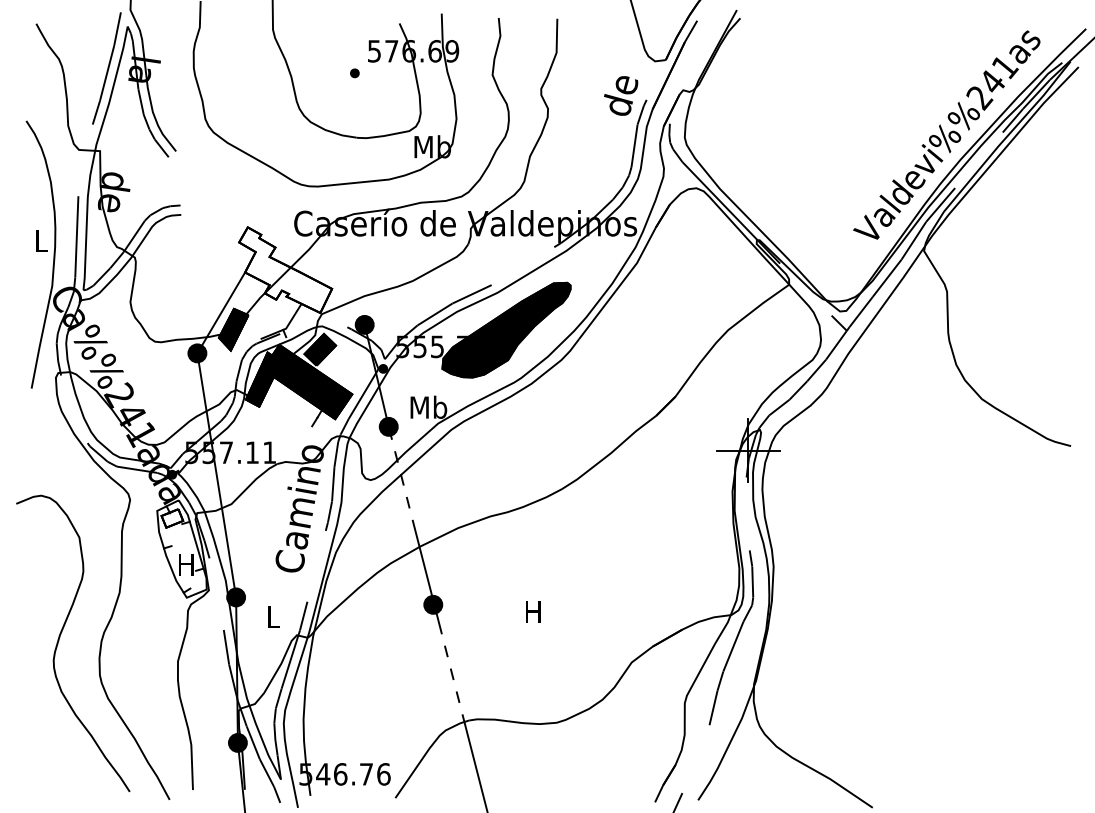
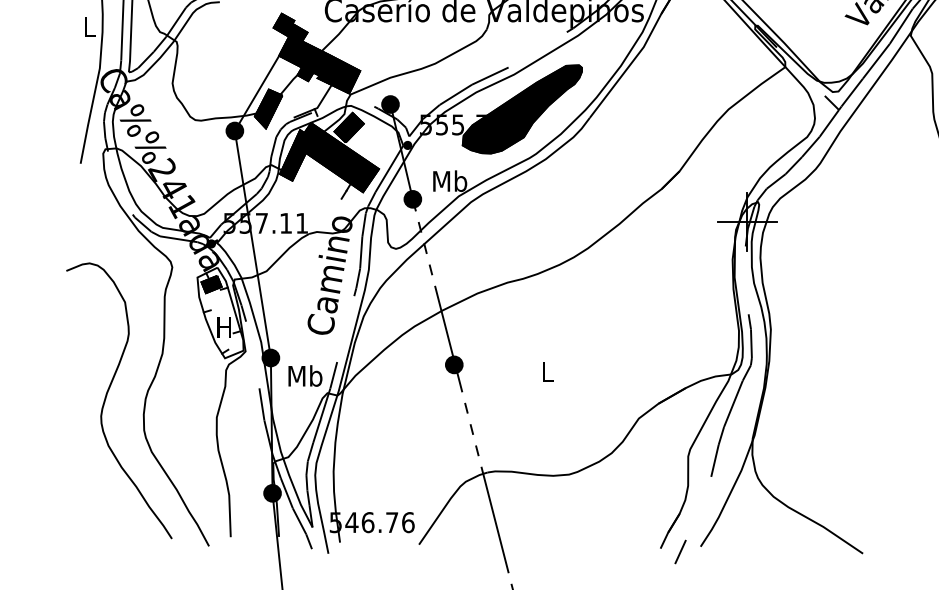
fill: (285, 269) -> (316, 52), added
fill: (172, 518) -> (211, 284), added
text: (533, 611) -> (547, 371), H -> L
text: (273, 616) -> (305, 375), L -> Mb

